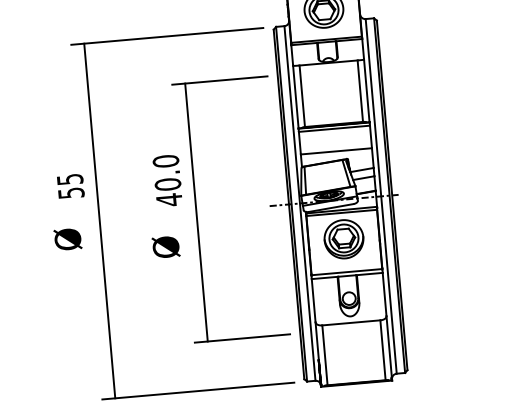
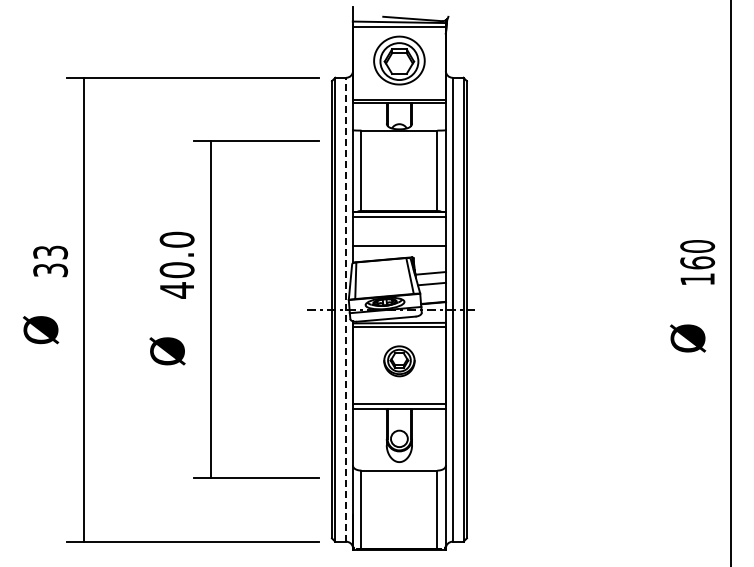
text: (70, 185) -> (50, 260), 55 -> 33
line: (300, 203) -> (346, 309), solid -> dashed
part: (344, 239) -> (399, 361), size x0.6

